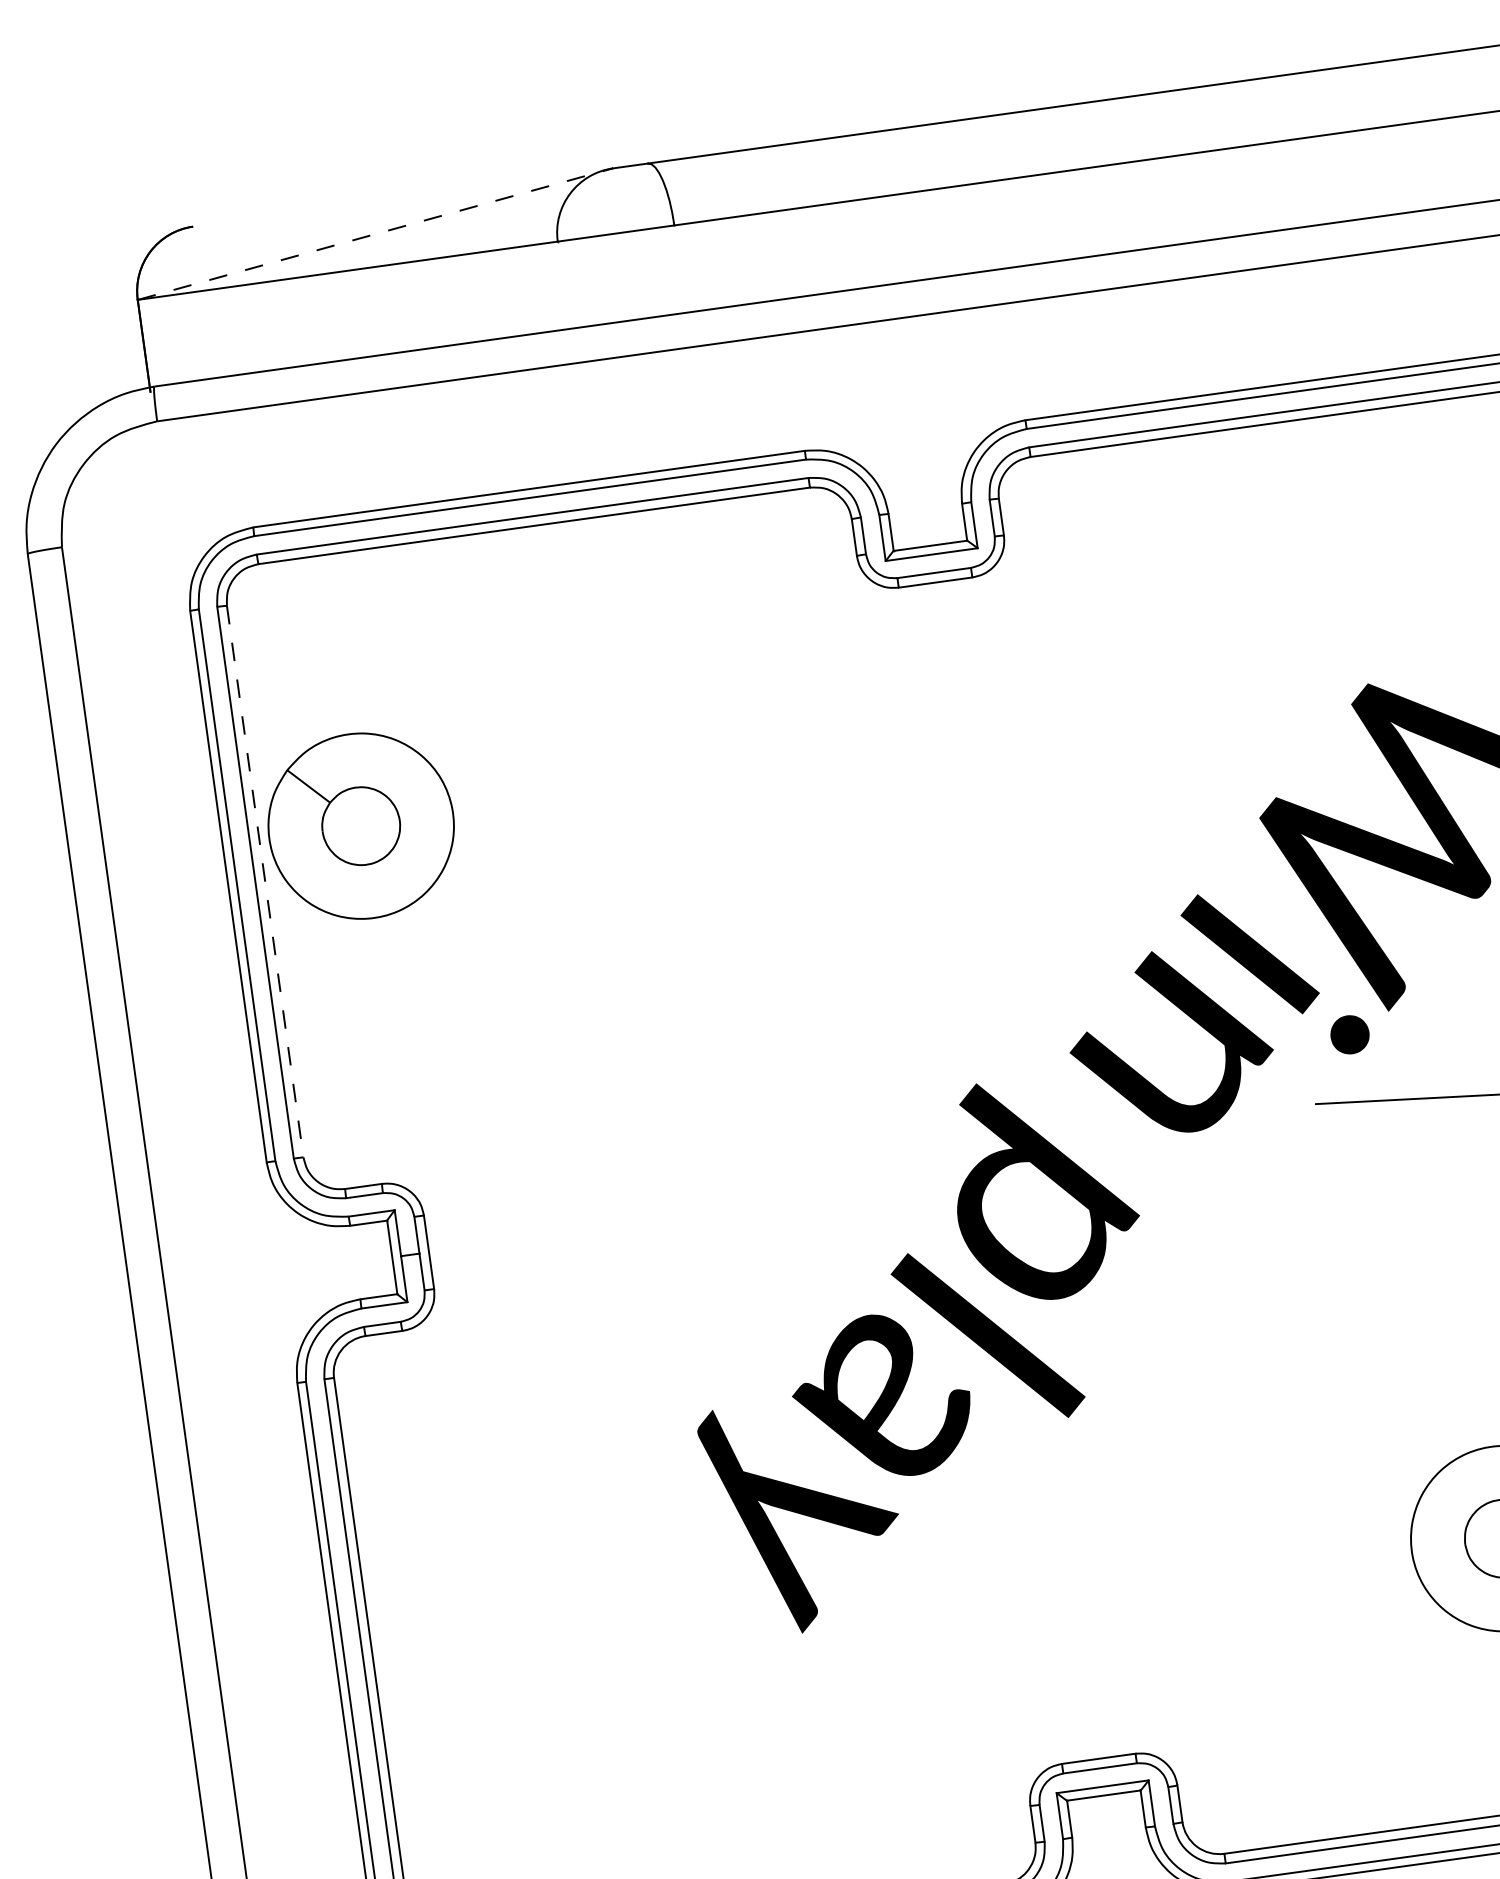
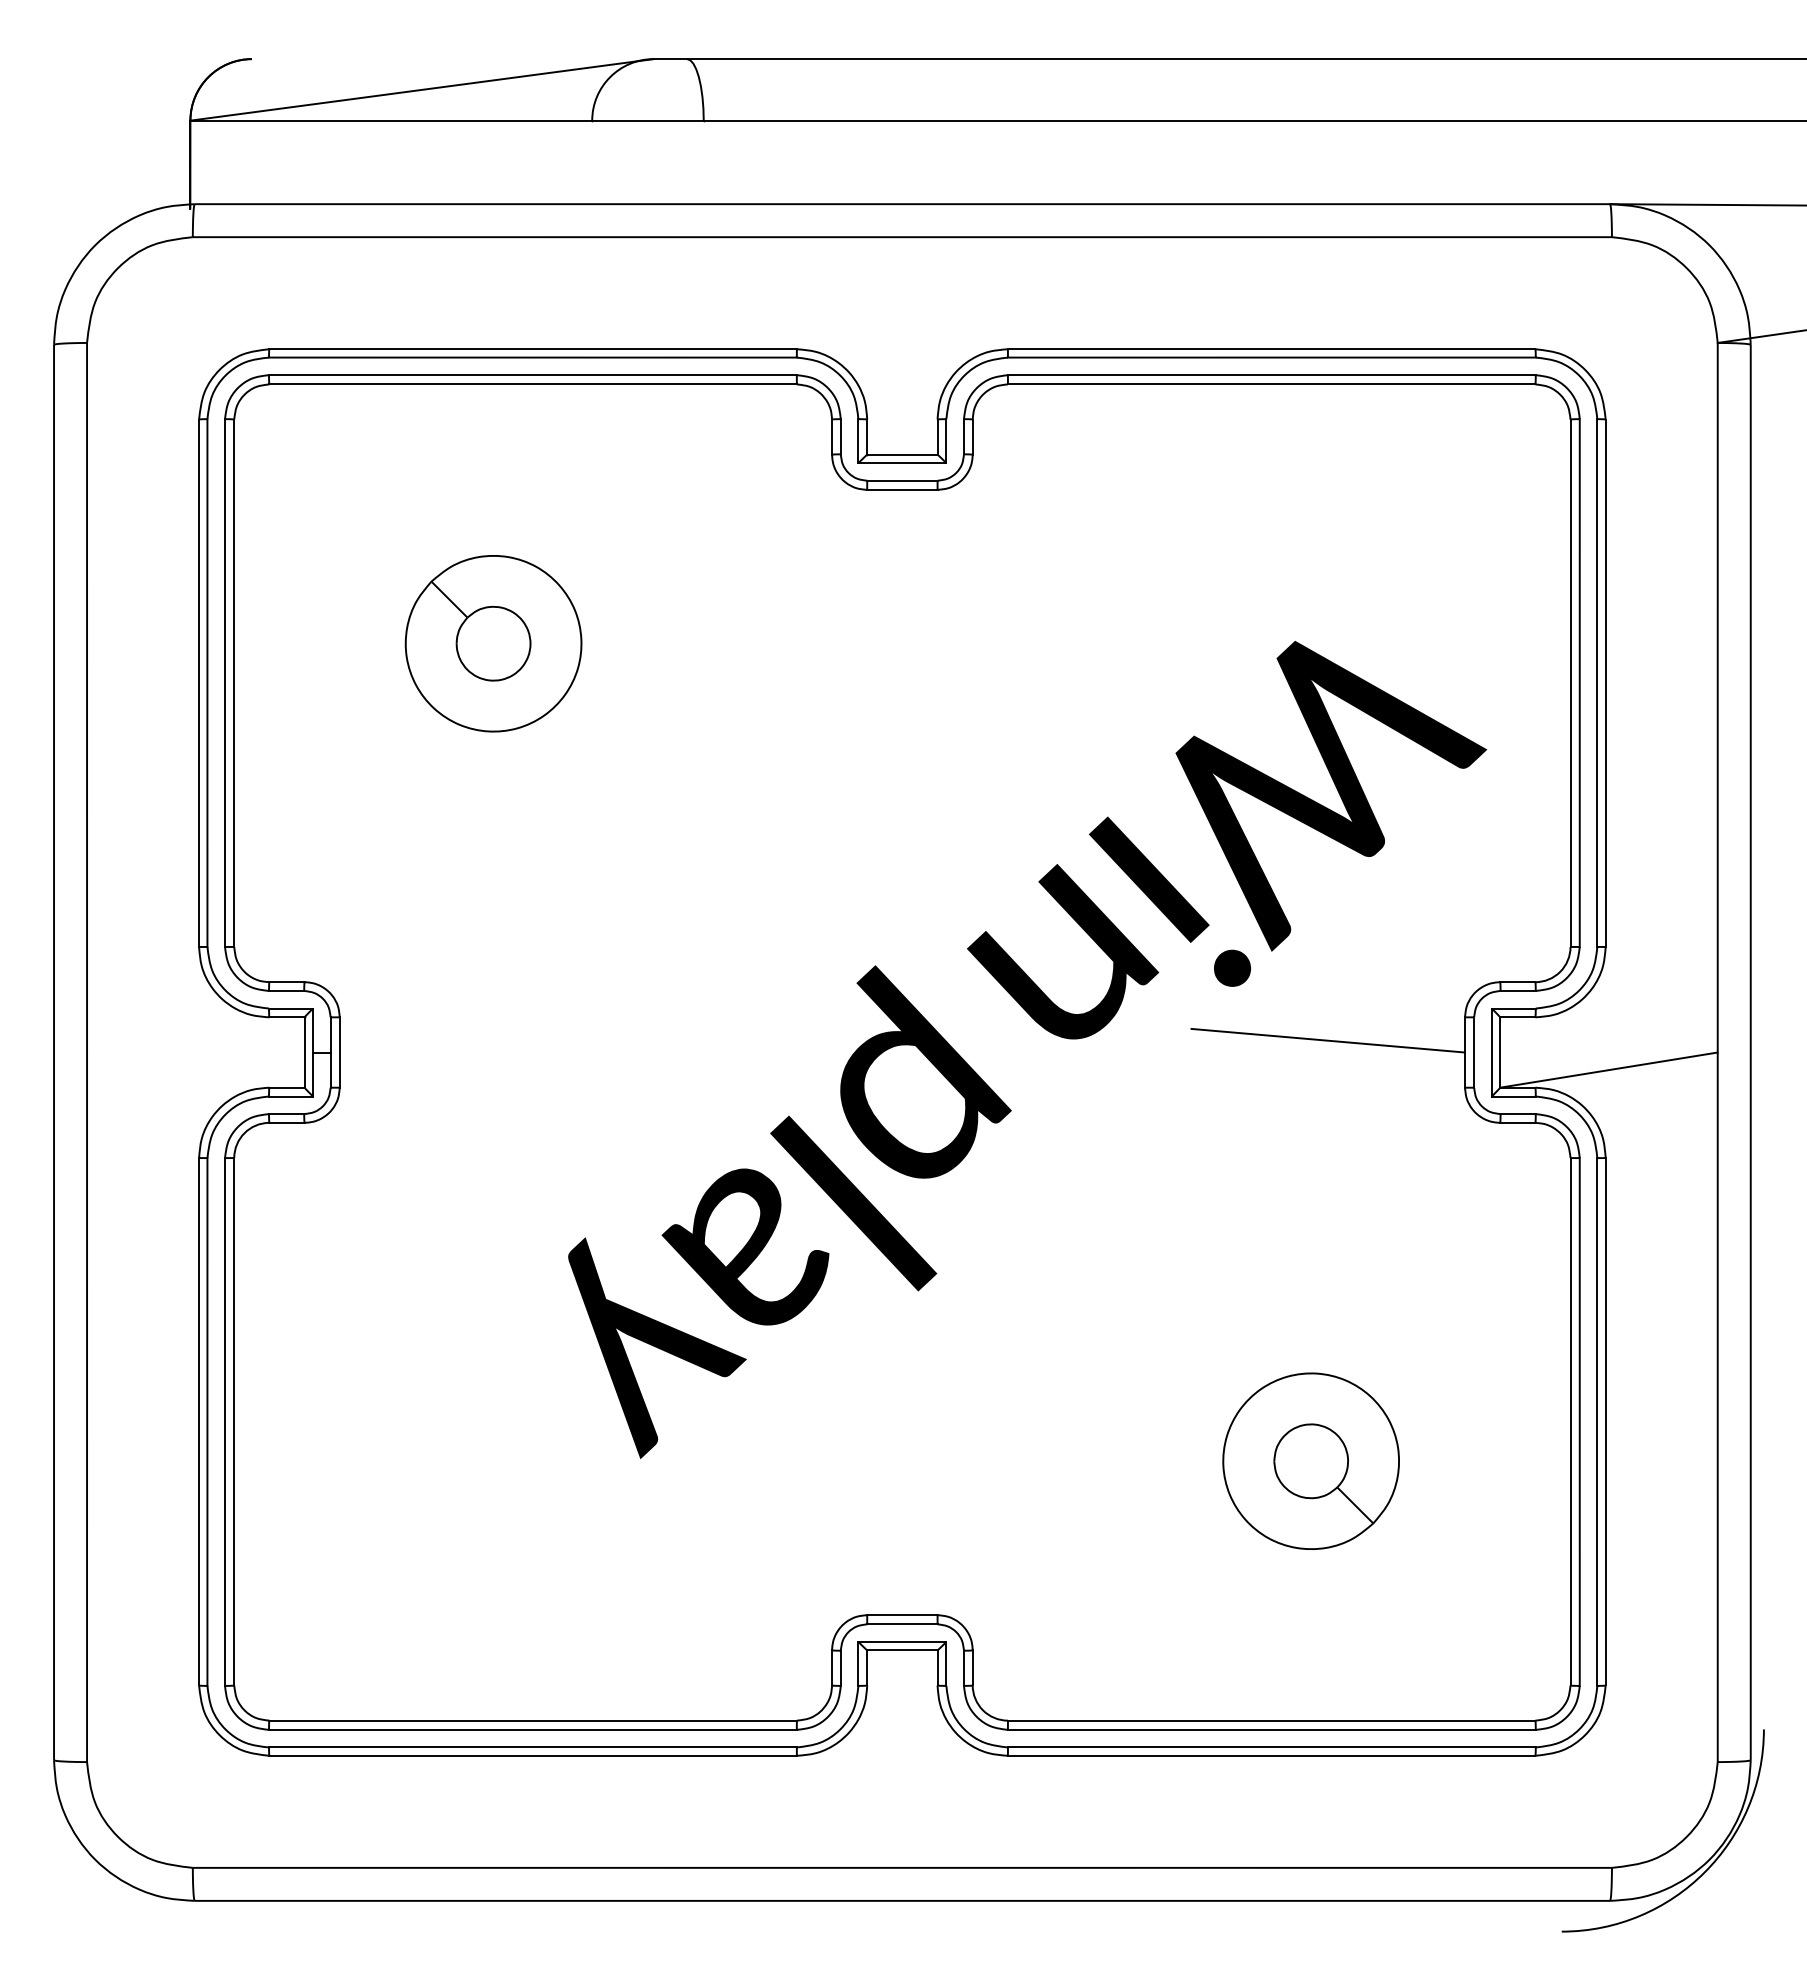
line: (375, 233) -> (422, 89), dashed -> solid
part: (361, 825) -> (493, 643), moved
line: (265, 881) -> (234, 683), dashed -> solid

